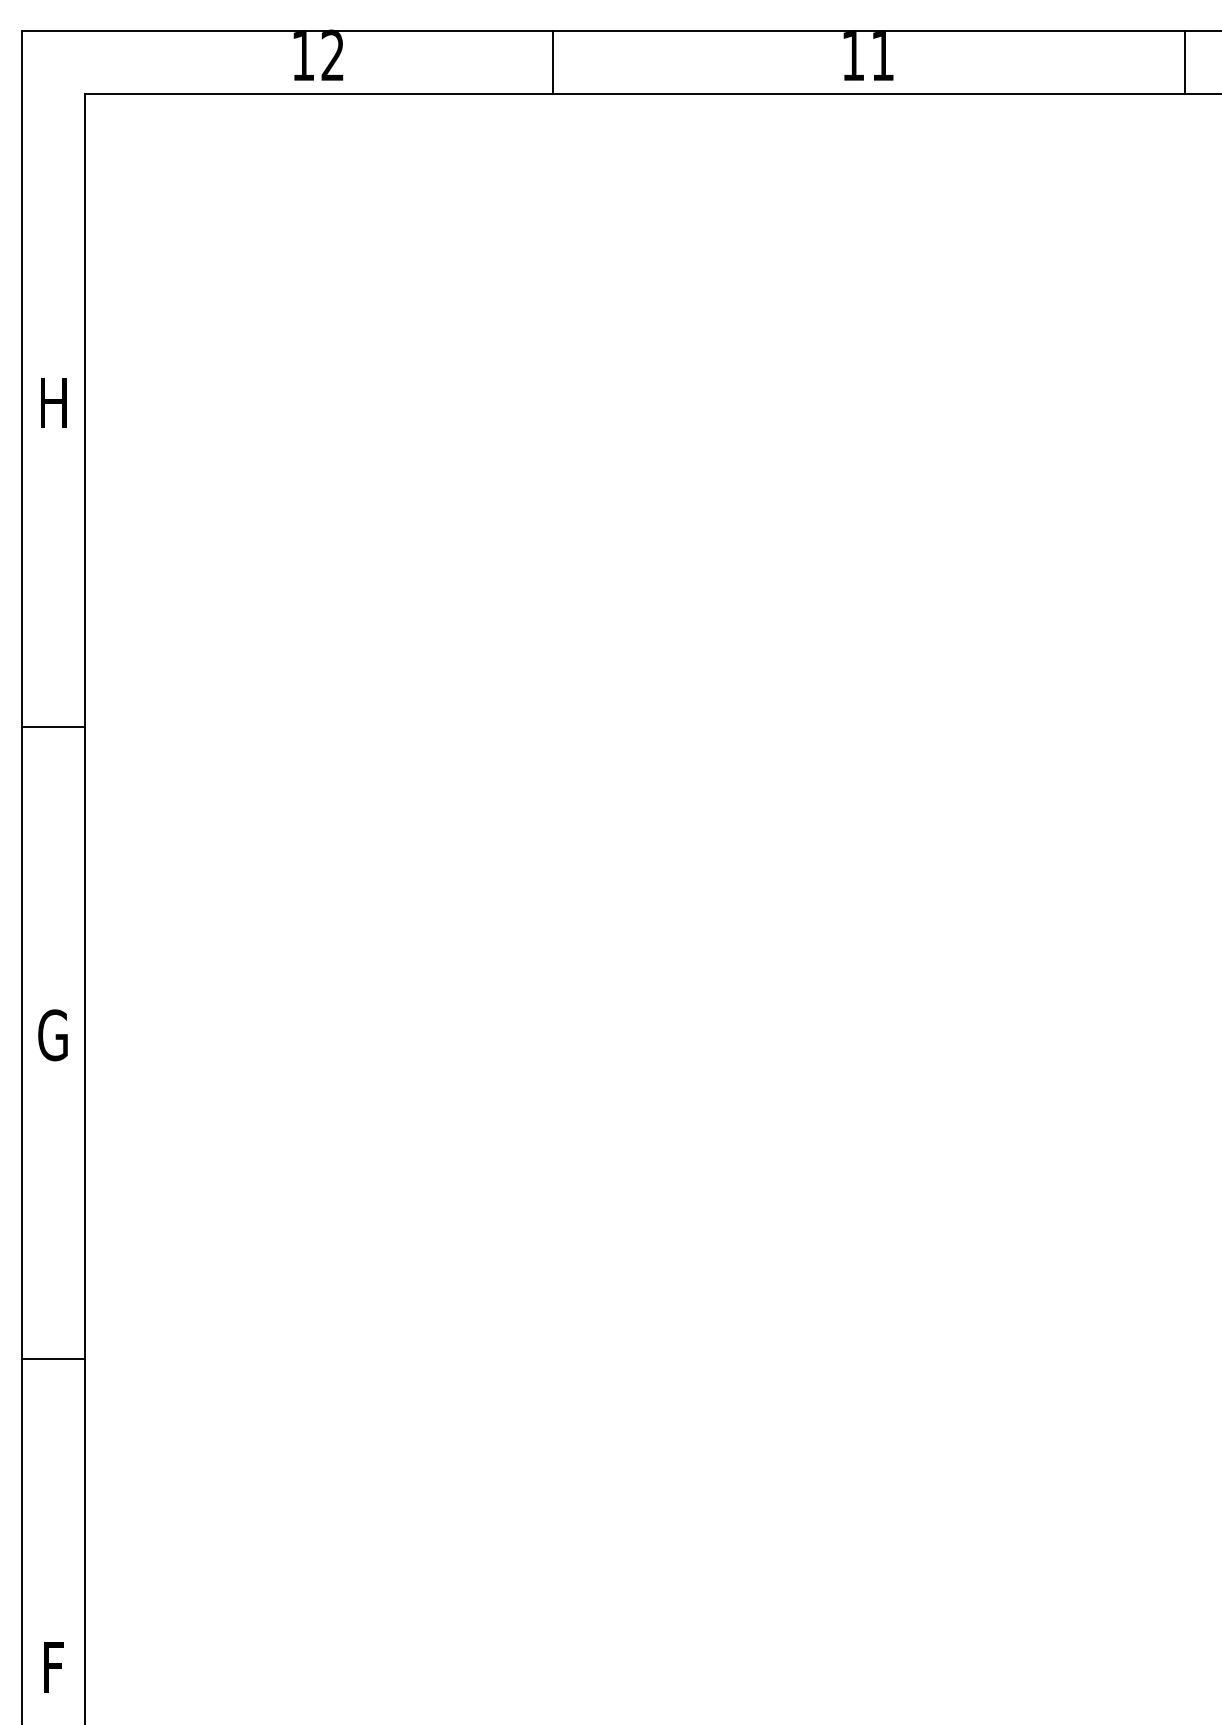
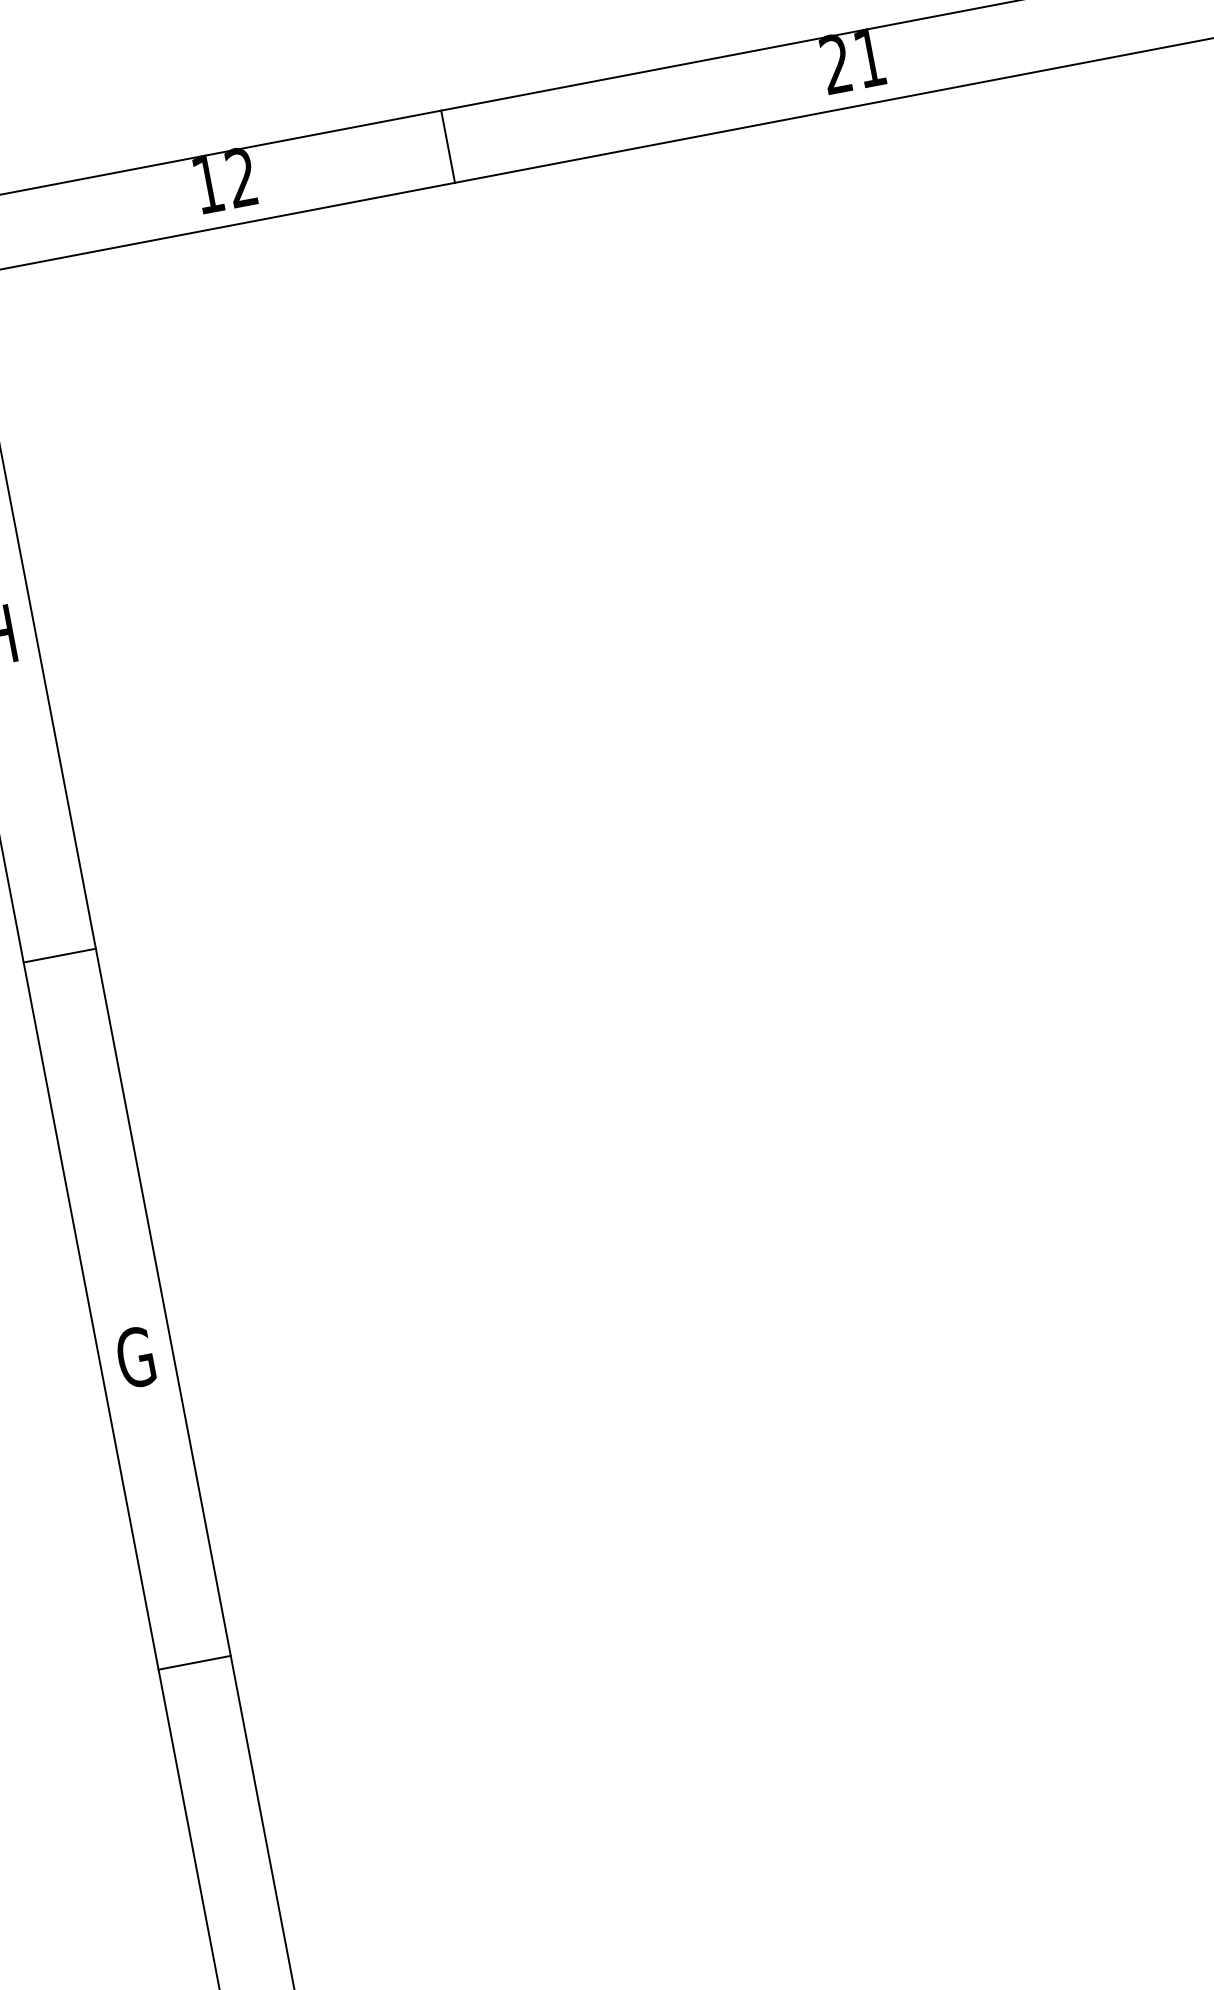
text: (852, 54) -> (835, 63), 11 -> 21
line: (553, 62) -> (448, 146), moved
line: (53, 726) -> (59, 955), moved
line: (53, 1358) -> (194, 1662), moved

